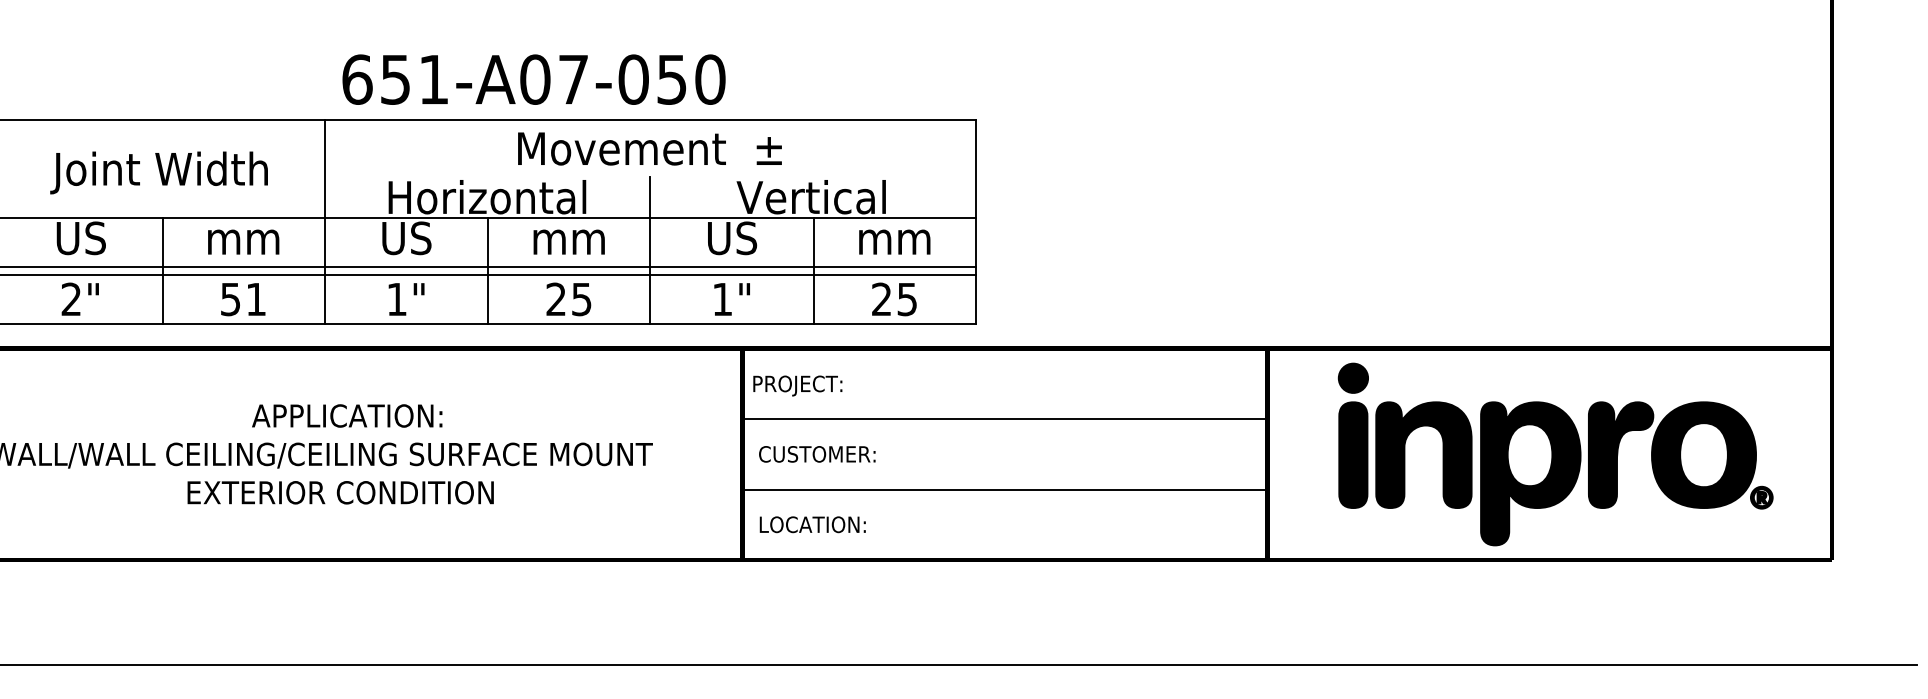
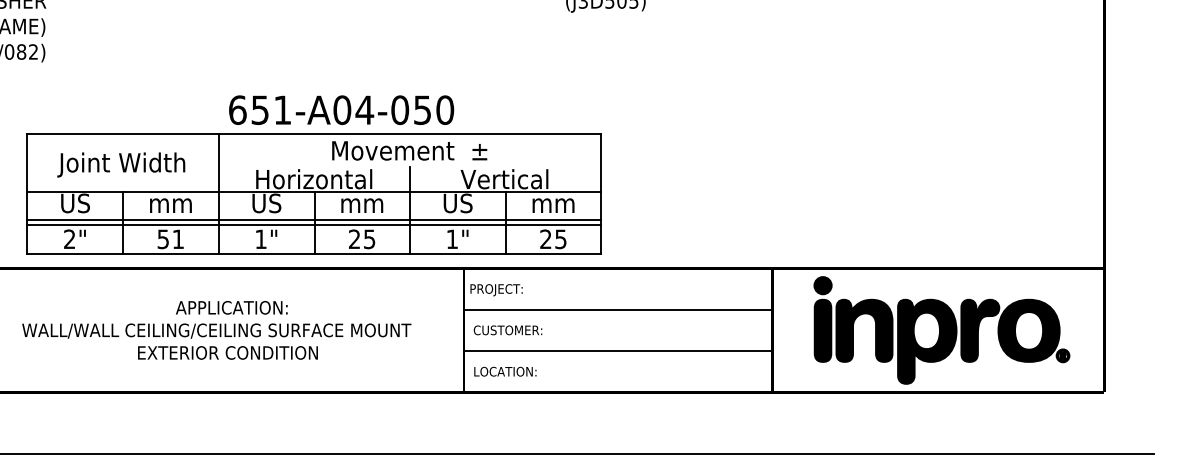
text: (573, 78) -> (364, 109), 651-A07-050 -> 651-A04-050

